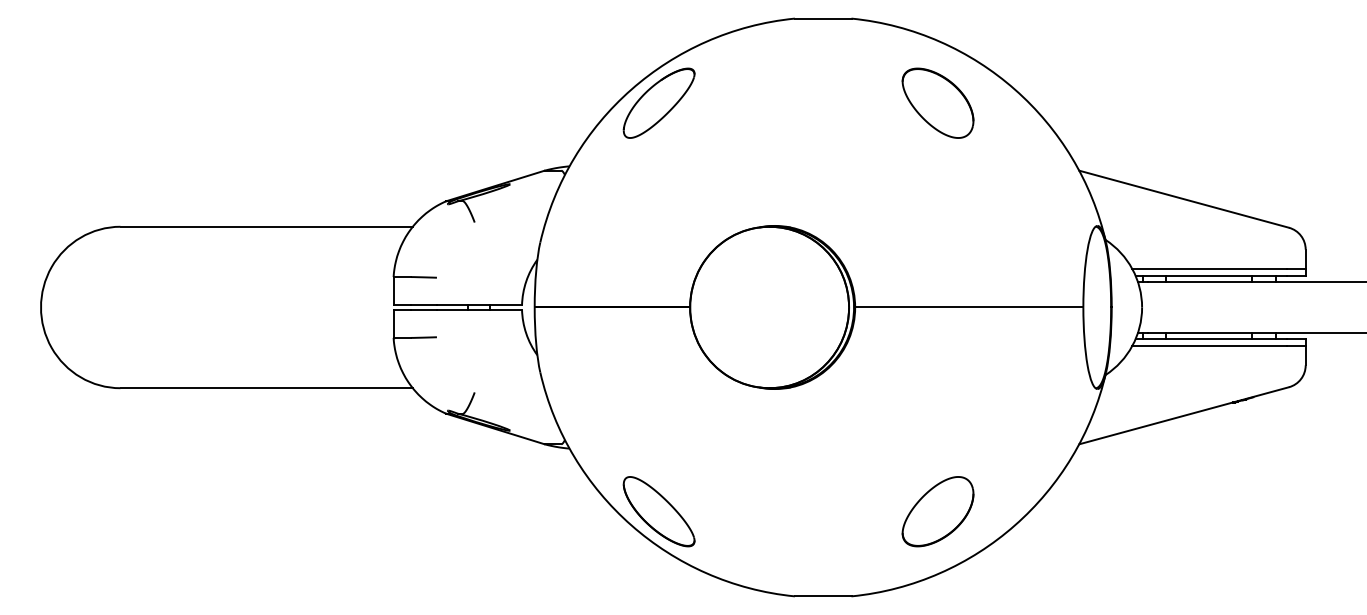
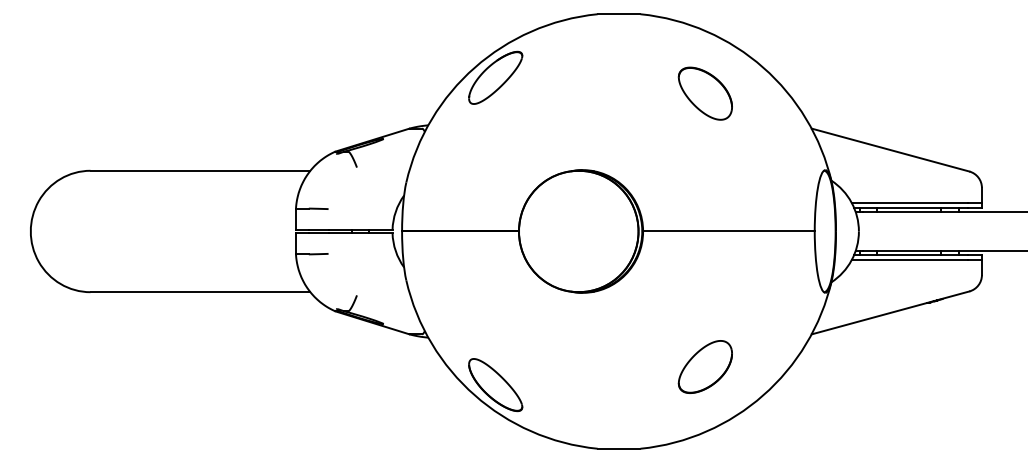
part: (937, 102) -> (705, 93), moved
part: (937, 511) -> (705, 366), moved

